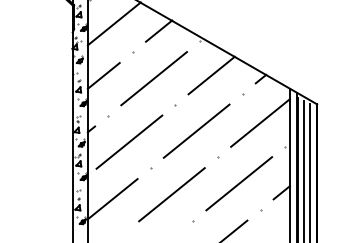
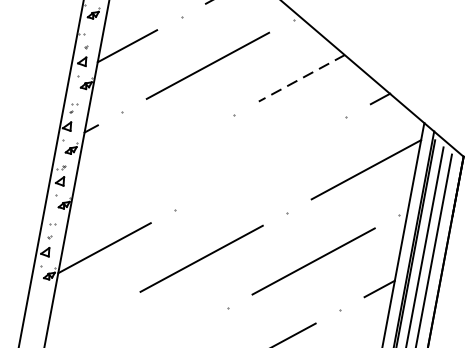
line: (211, 75) -> (301, 78), solid -> dashed
line: (196, 130) -> (260, 162), removed
line: (129, 141) -> (149, 159), removed

